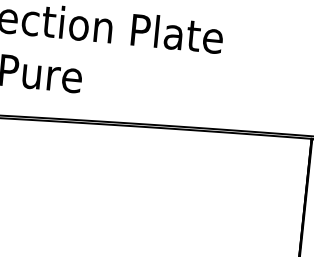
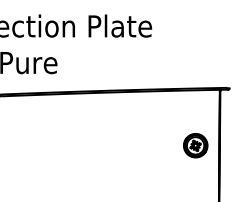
part: (268, 215) -> (195, 145), added

